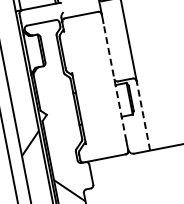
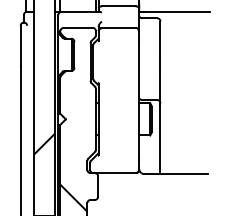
line: (114, 81) -> (138, 99), dashed -> solid
line: (143, 116) -> (160, 139), dashed -> solid

